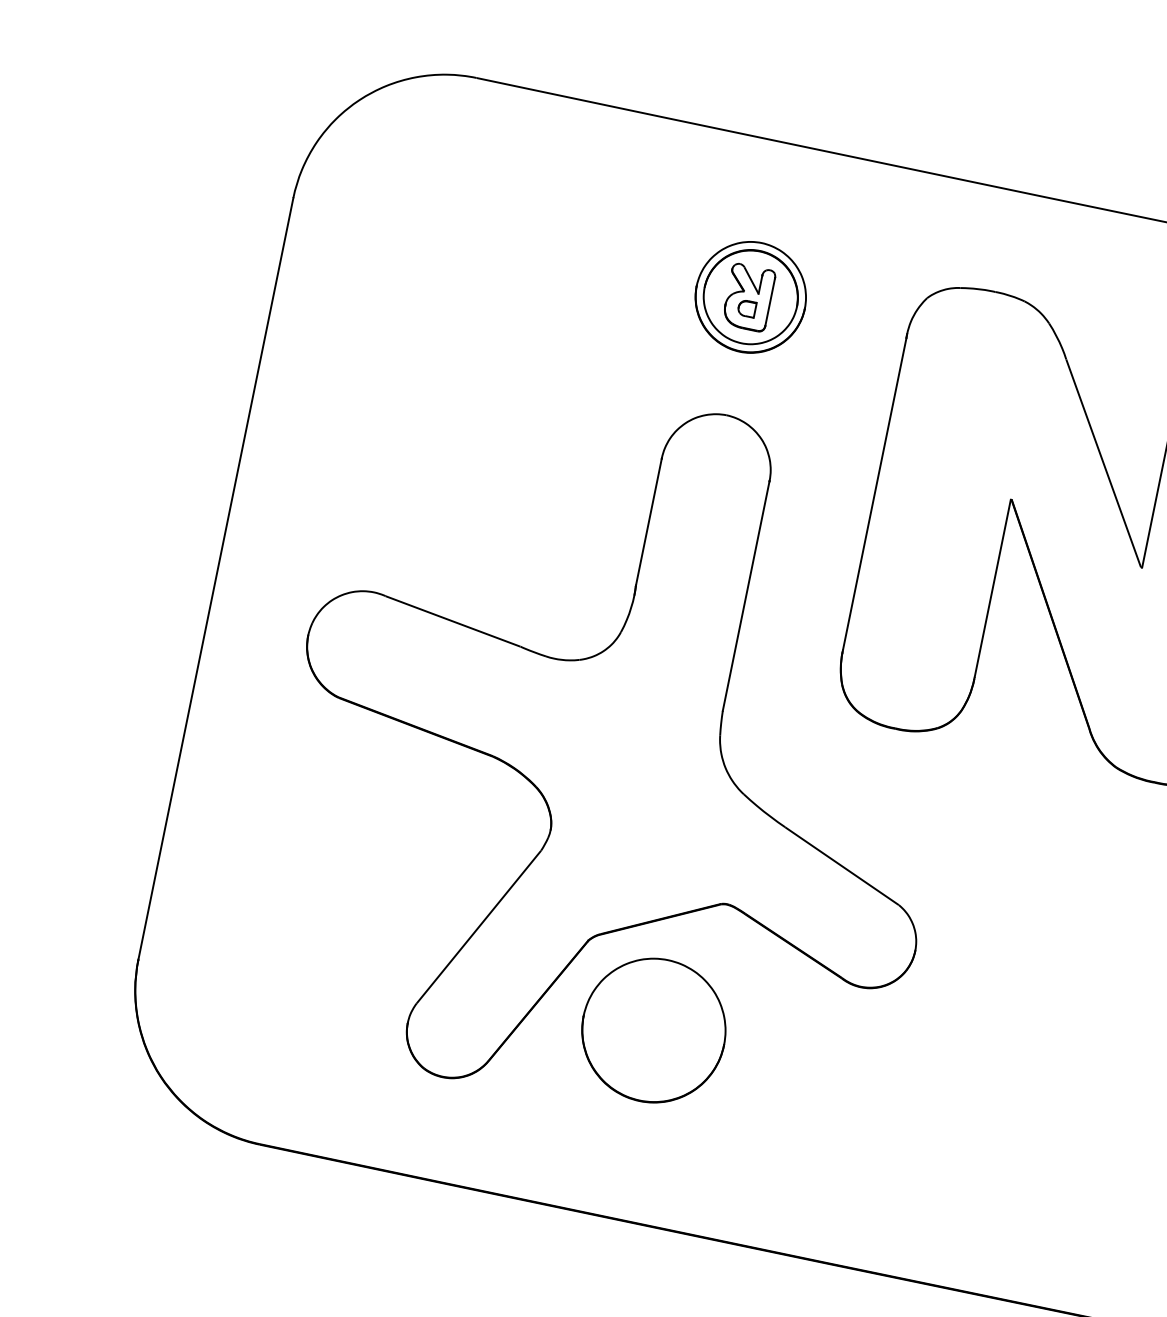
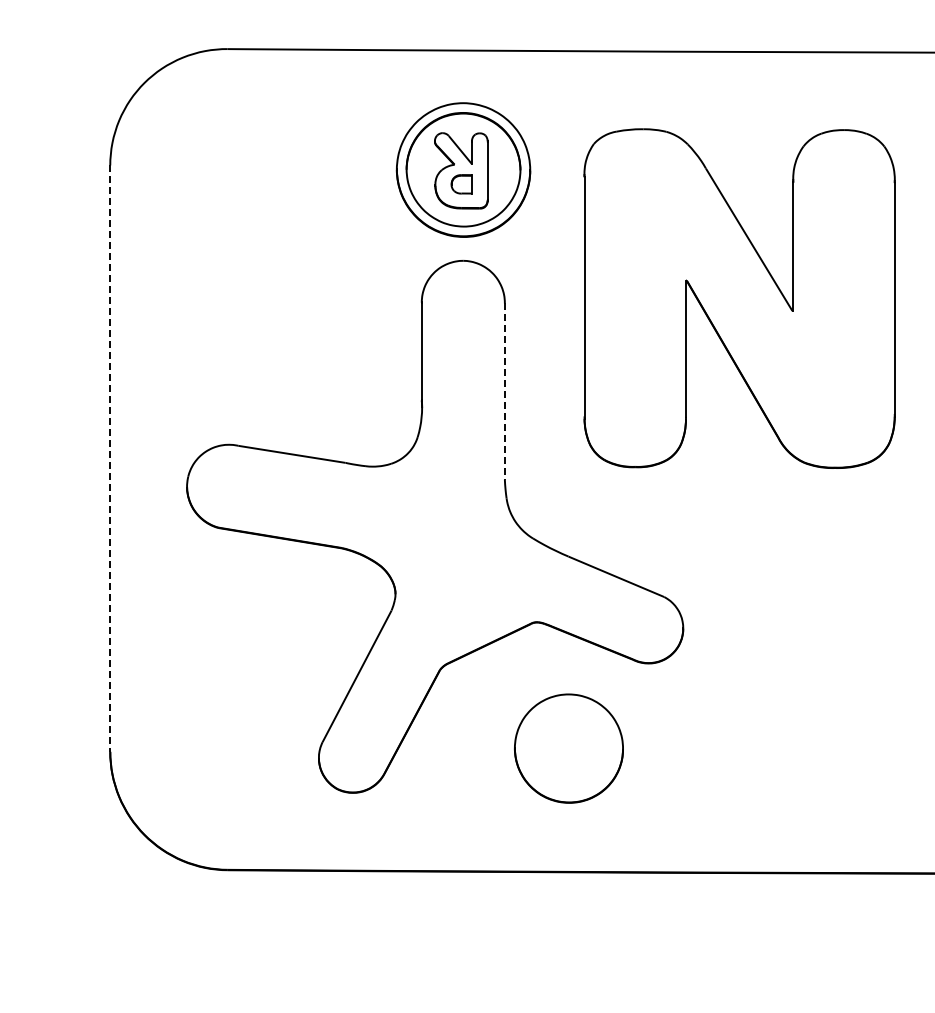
part: (749, 296) -> (462, 169), size x1.6
line: (215, 580) -> (110, 459), solid -> dashed
line: (745, 597) -> (504, 392), solid -> dashed
part: (653, 1030) -> (568, 748), moved

